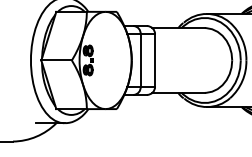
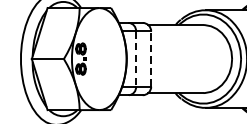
line: (155, 59) -> (151, 58), solid -> dashed
line: (140, 60) -> (135, 59), solid -> dashed

